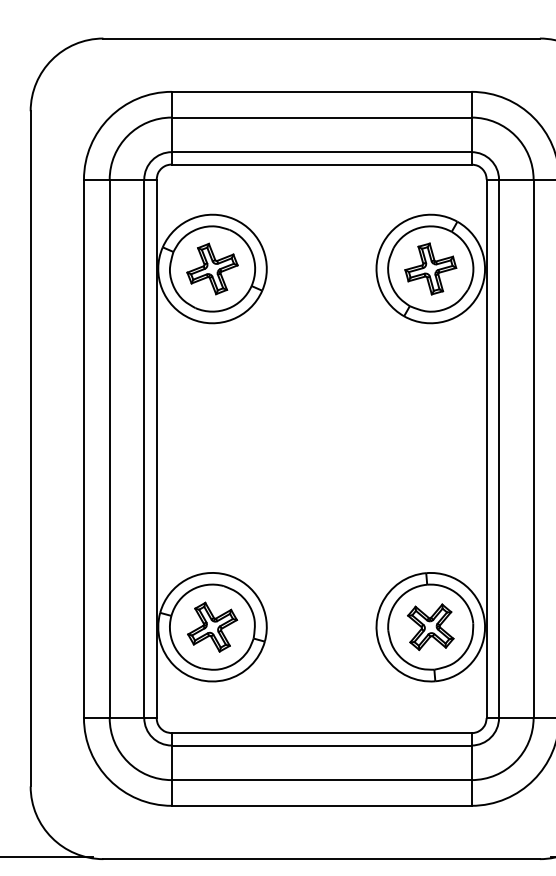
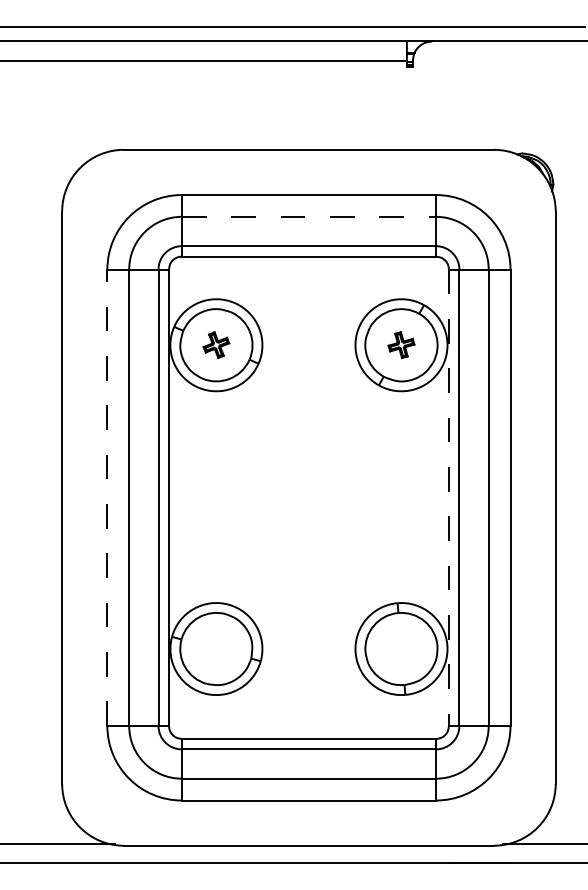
line: (322, 117) -> (309, 216), solid -> dashed
part: (212, 268) -> (216, 344), size x0.6
part: (430, 268) -> (401, 344), size x0.6
line: (84, 448) -> (107, 497), solid -> dashed
line: (486, 449) -> (448, 498), solid -> dashed
part: (212, 626) -> (216, 648), removed
part: (430, 626) -> (401, 648), removed

